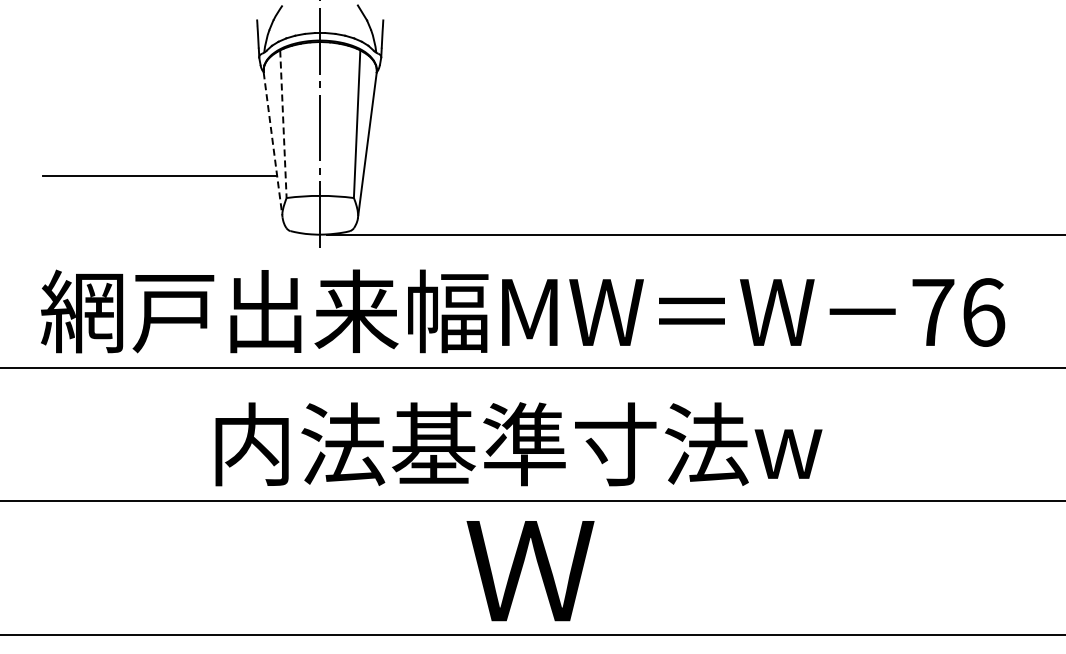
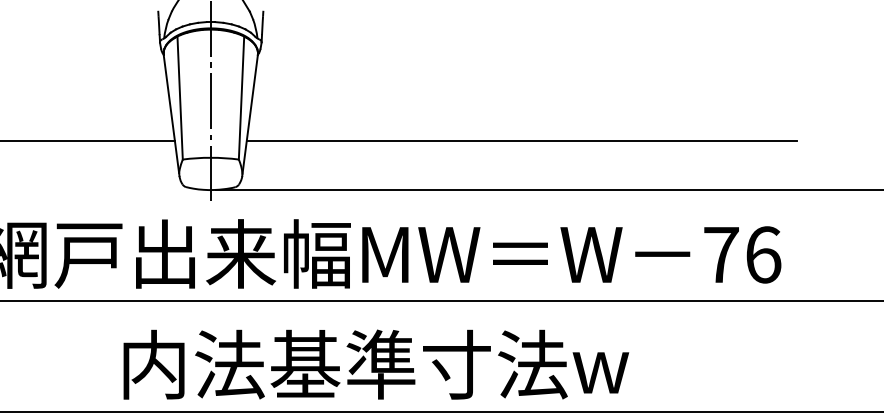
line: (283, 124) -> (180, 98), dashed -> solid
line: (273, 145) -> (171, 115), dashed -> solid
line: (693, 175) -> (521, 140), added

